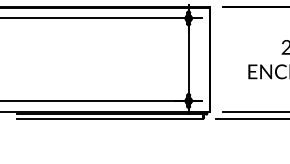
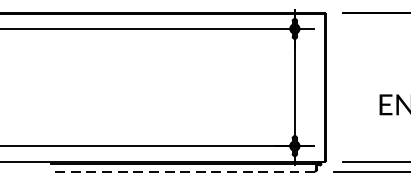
line: (109, 118) -> (182, 171), solid -> dashed

